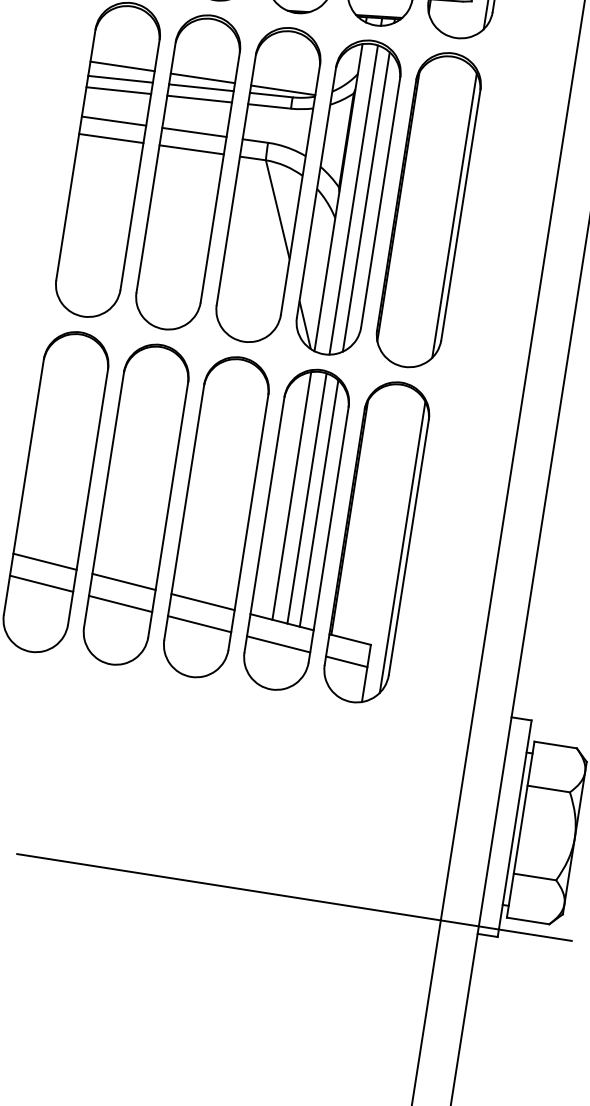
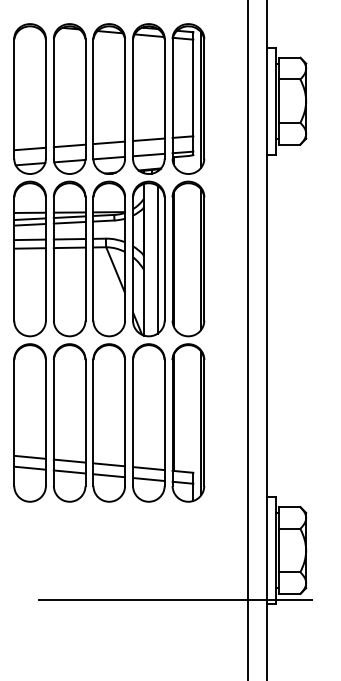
line: (353, 199) -> (151, 259), removed
line: (292, 495) -> (144, 406), removed
line: (307, 497) -> (151, 406), removed
line: (318, 503) -> (157, 408), removed

